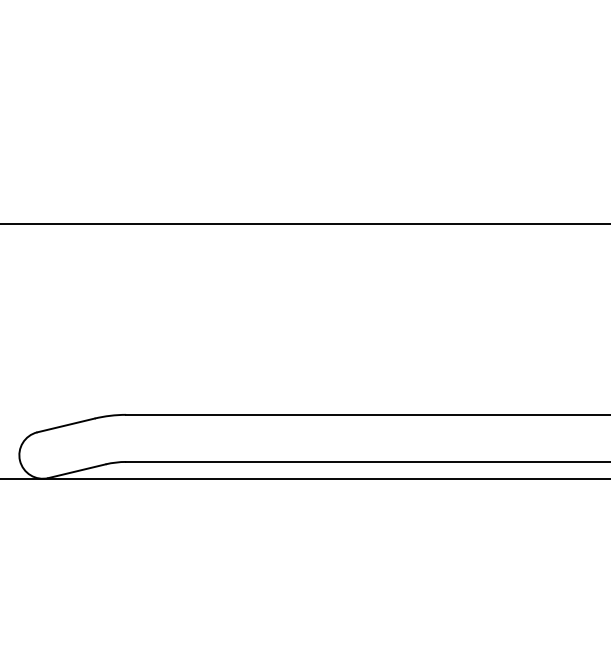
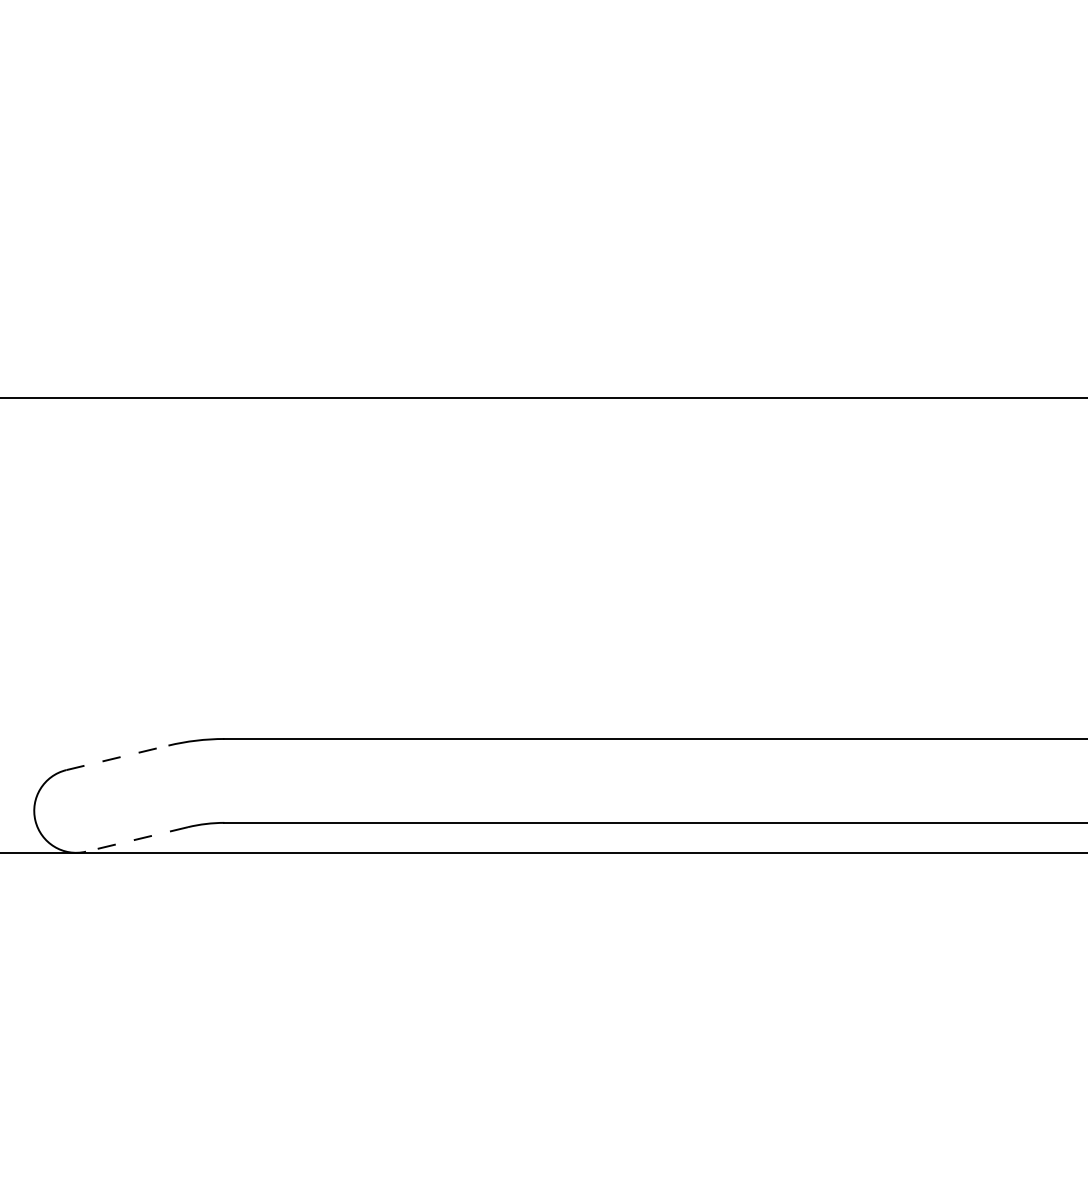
line: (66, 425) -> (118, 757), solid -> dashed
line: (76, 471) -> (136, 839), solid -> dashed

